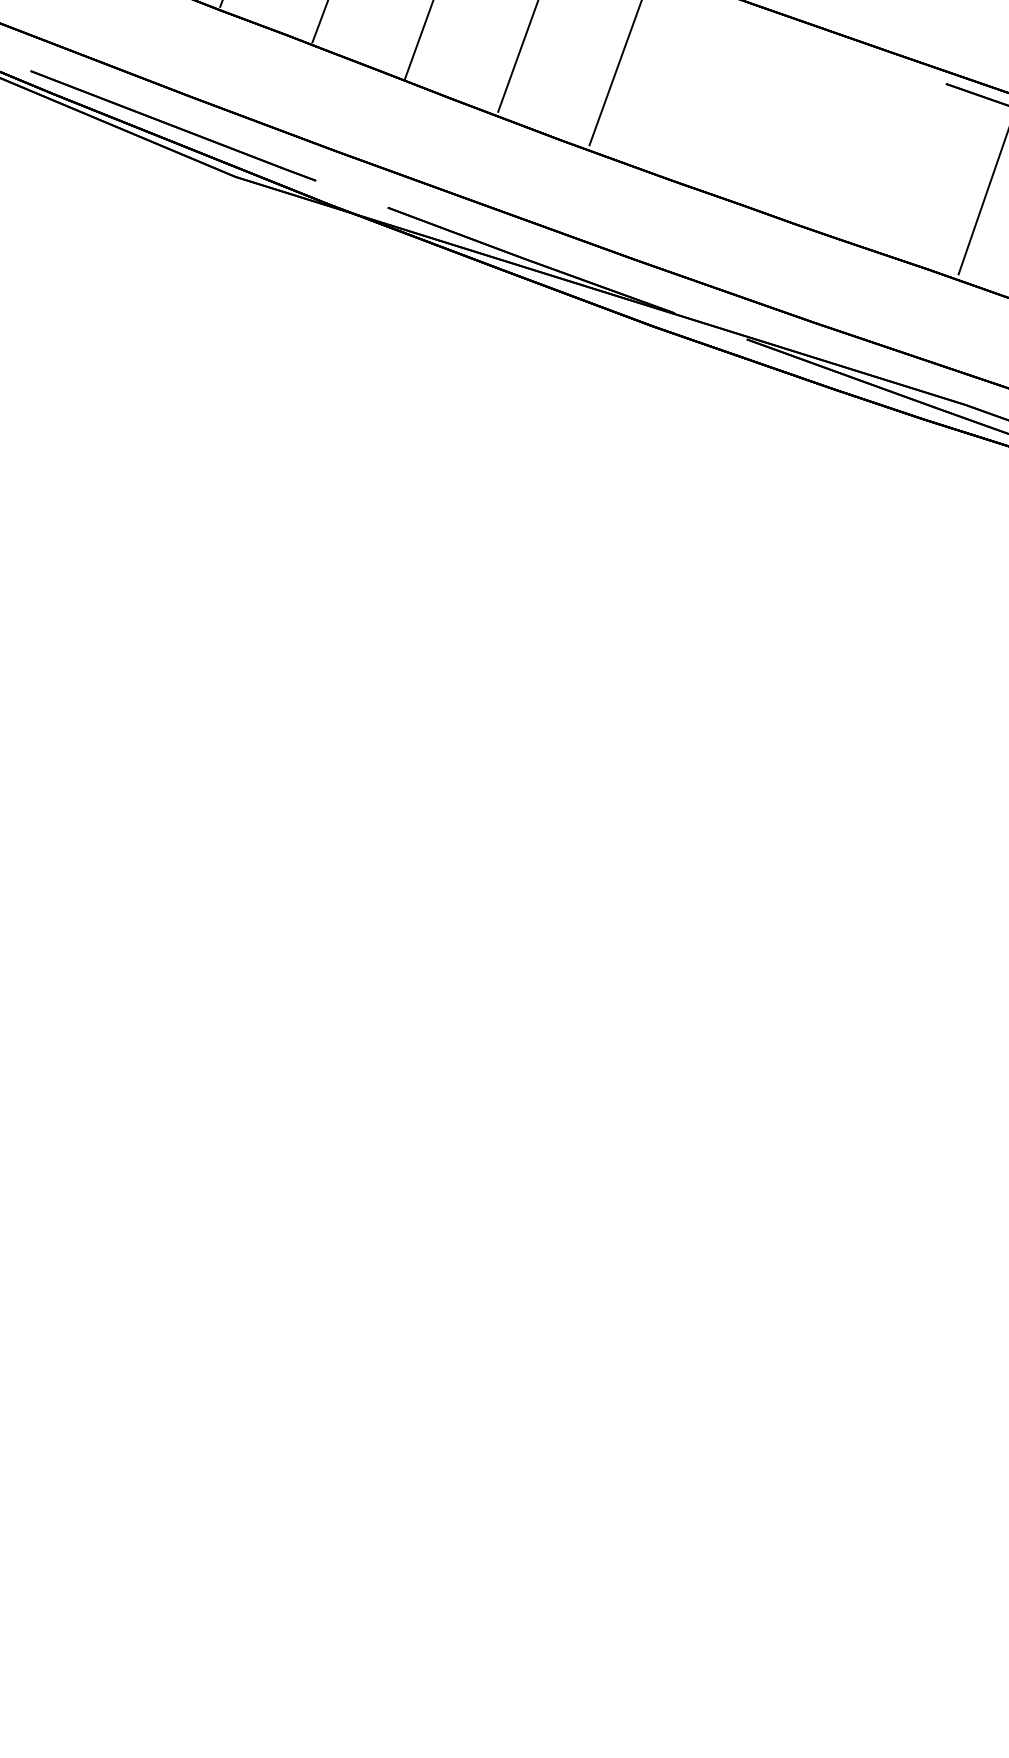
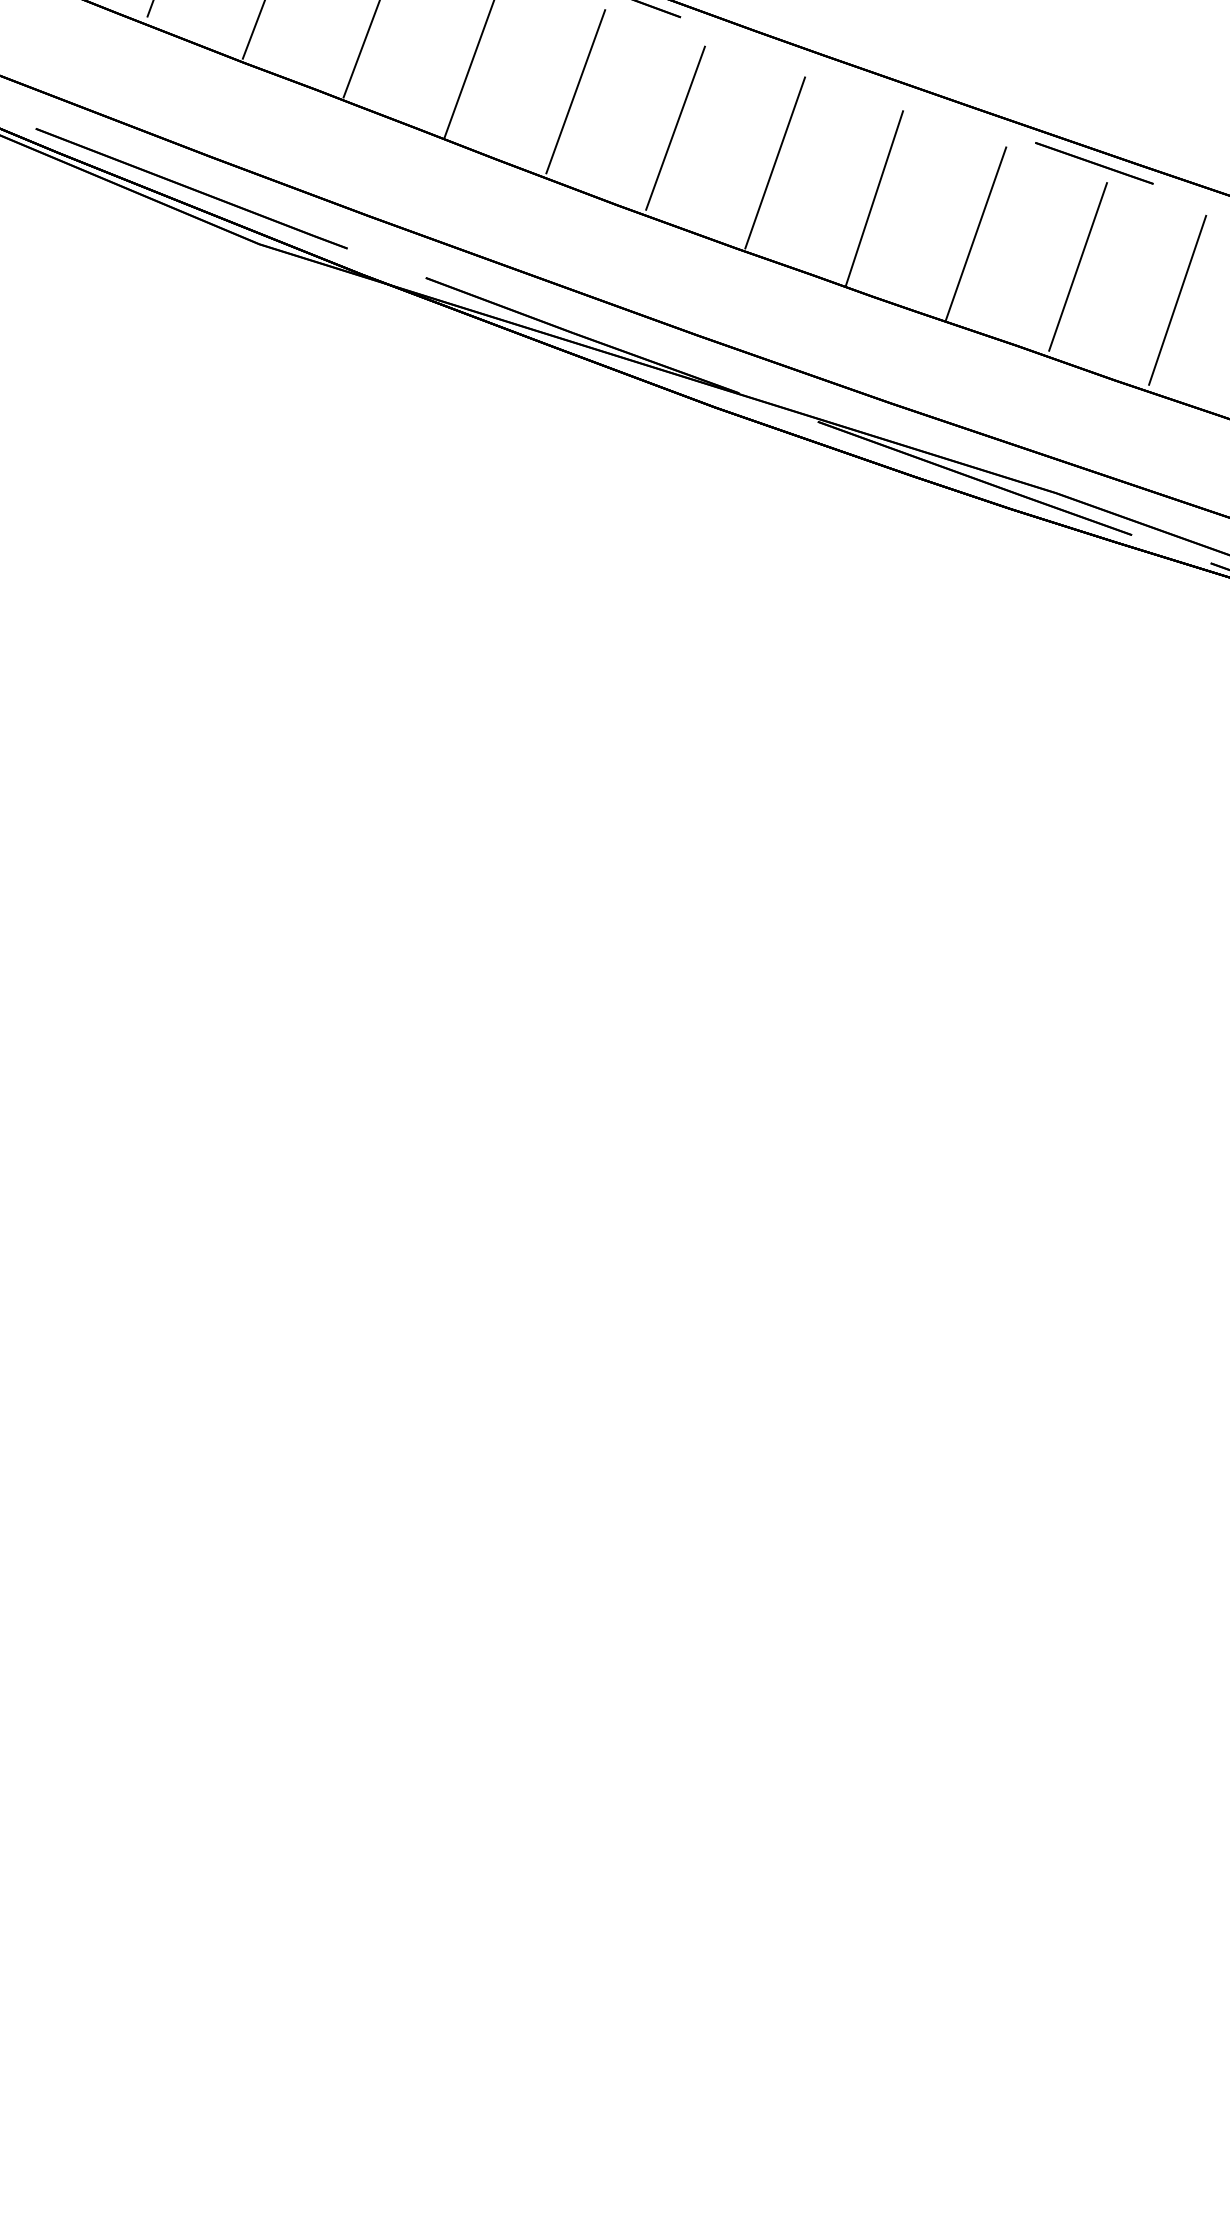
line: (707, 101) -> (775, 162), added
line: (798, 134) -> (874, 198), added
line: (891, 166) -> (975, 233), added

